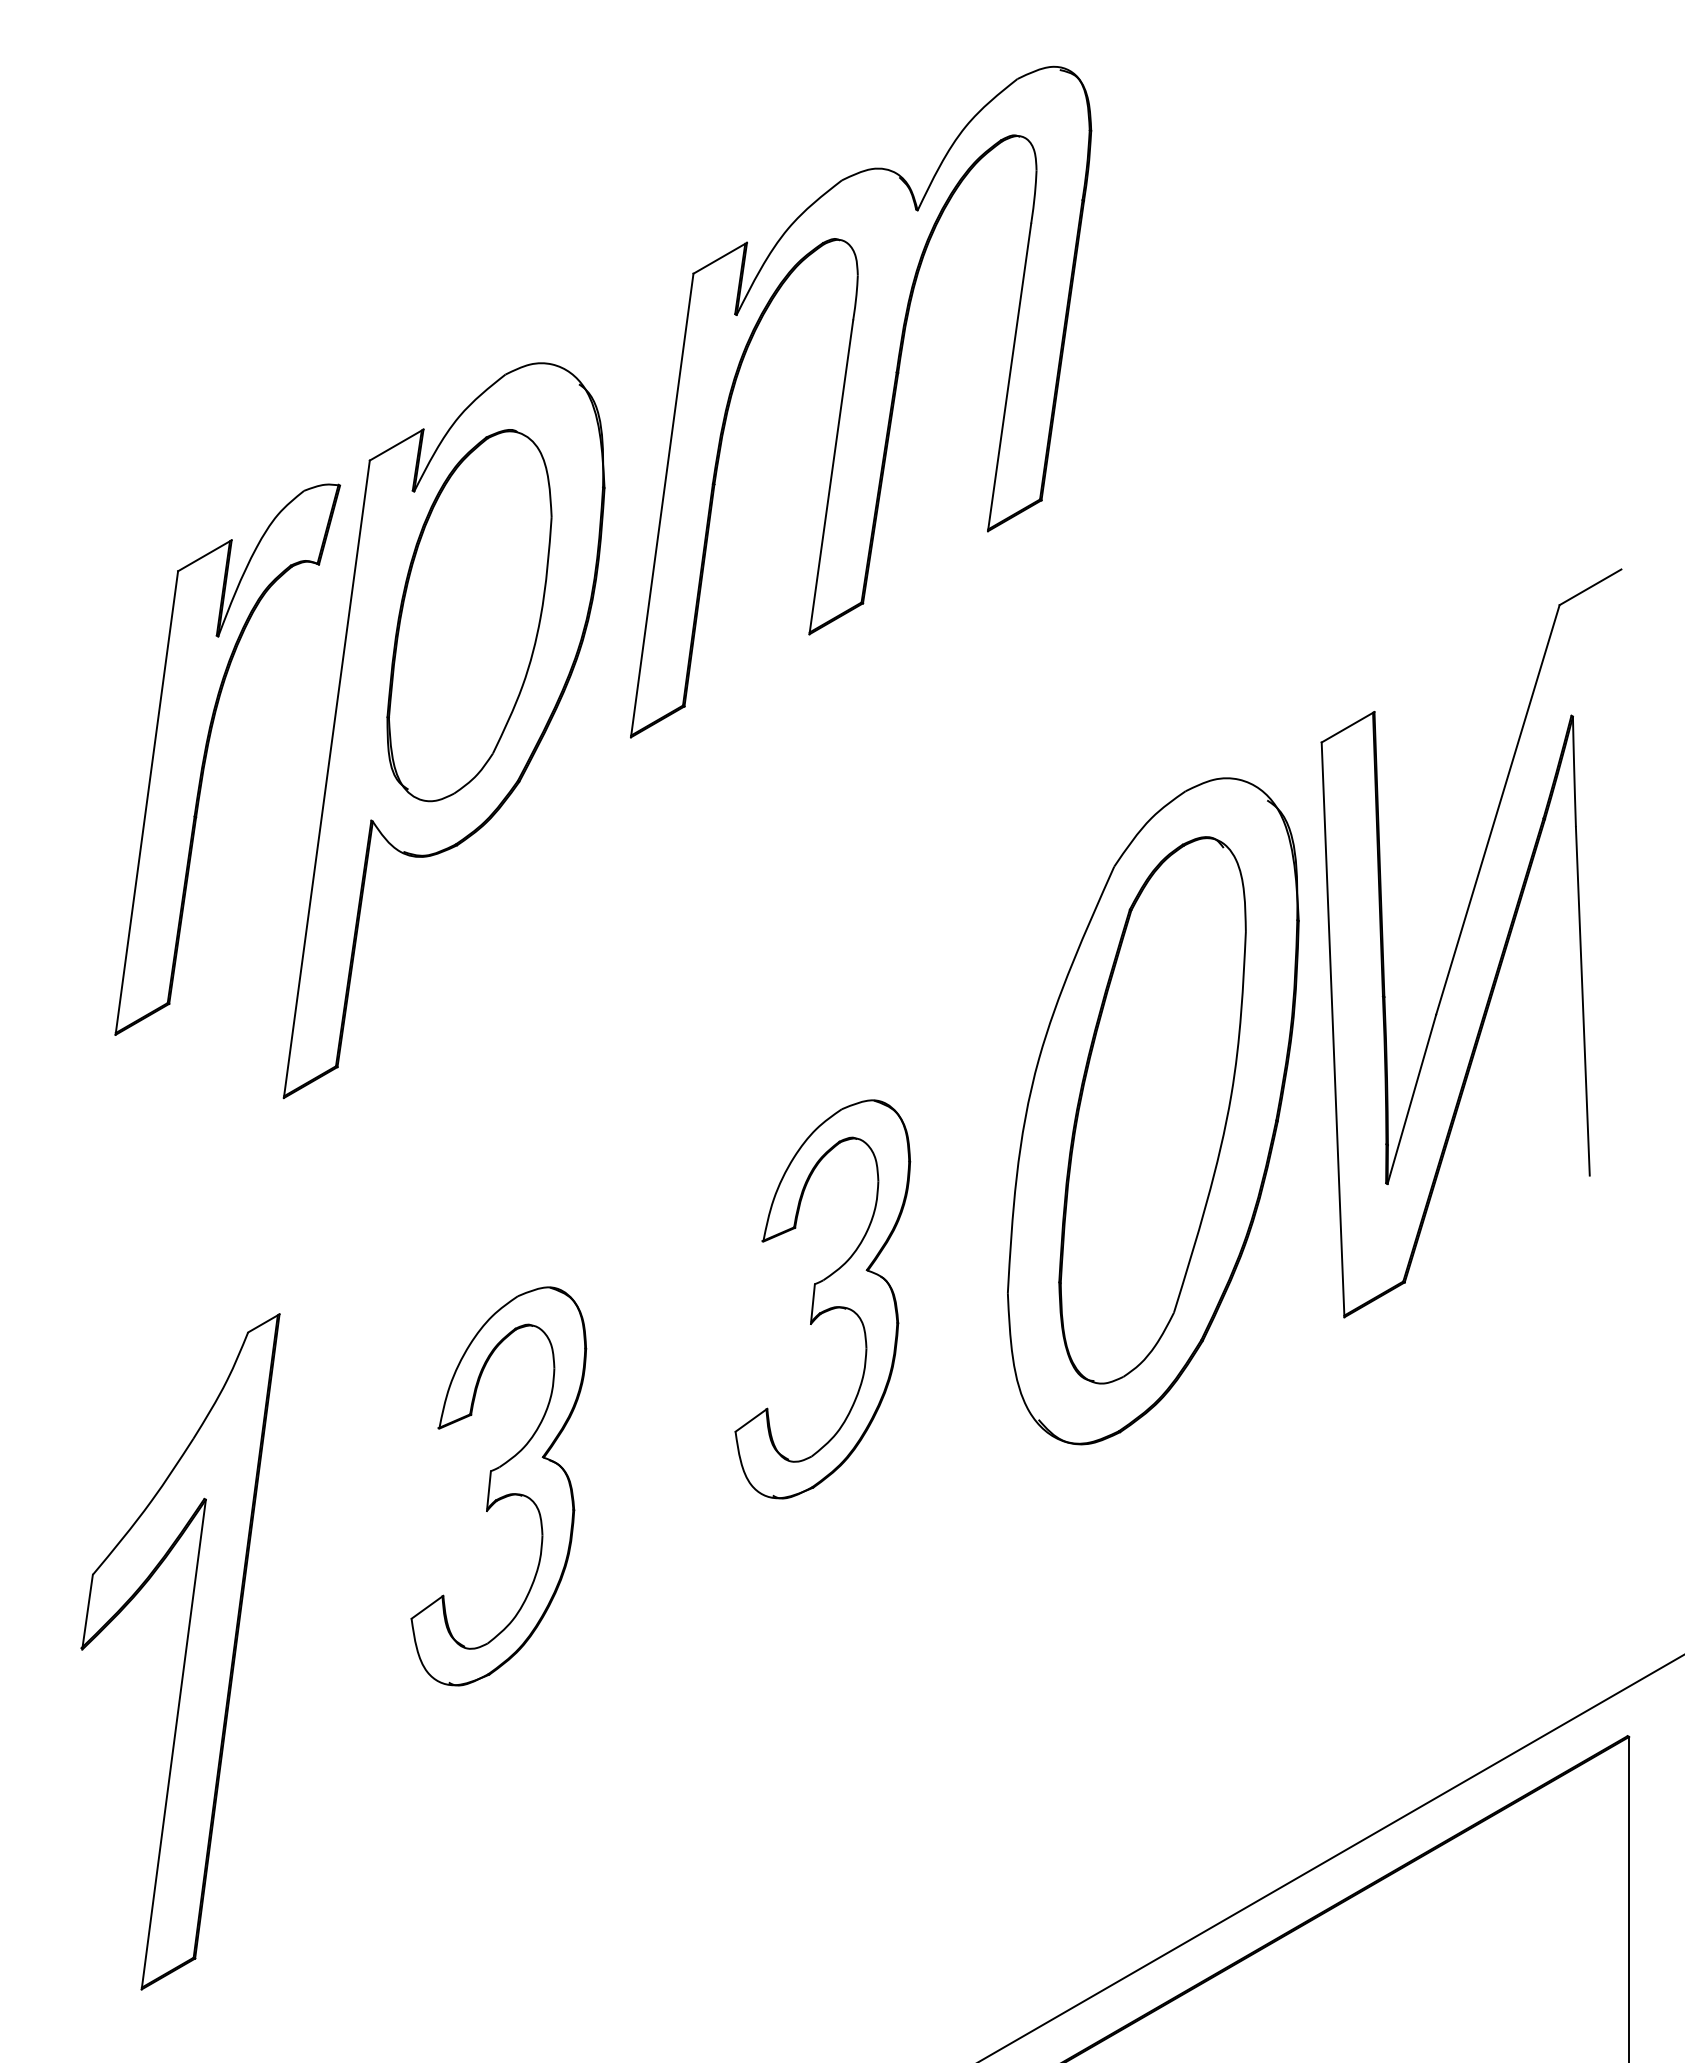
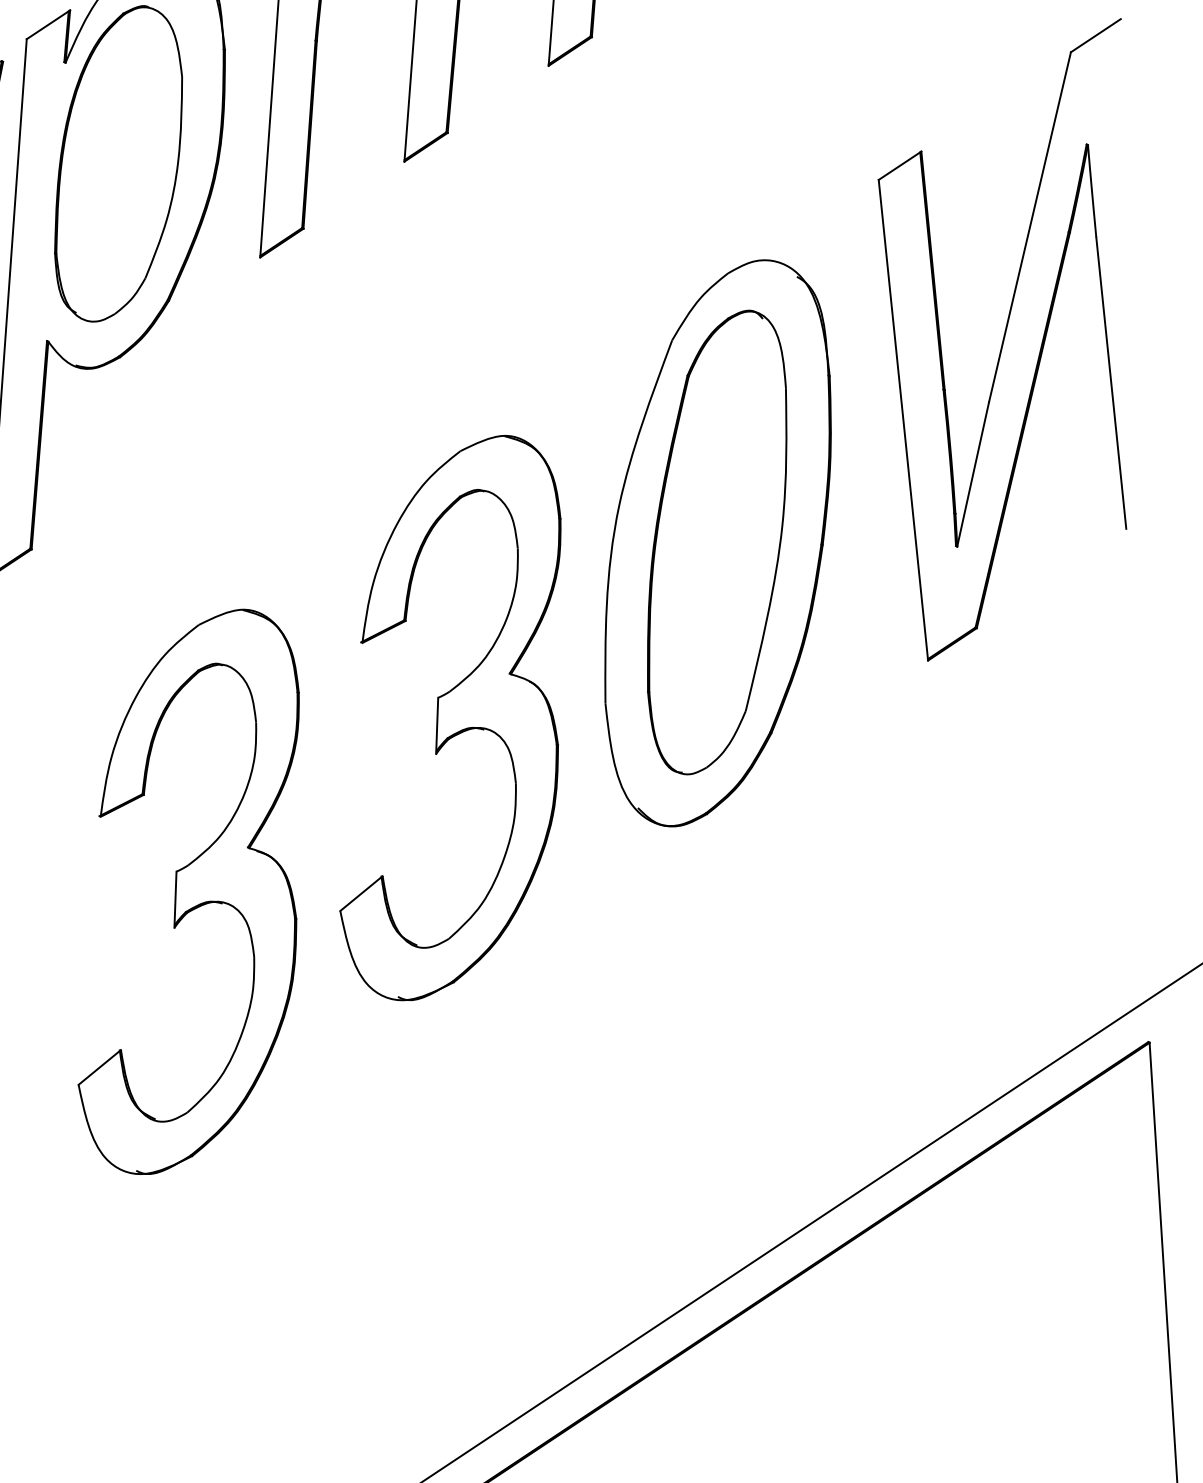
part: (1460, 938) -> (1005, 336), moved
part: (822, 1299) -> (450, 718), size x1.67
part: (498, 1486) -> (188, 892), size x1.67

